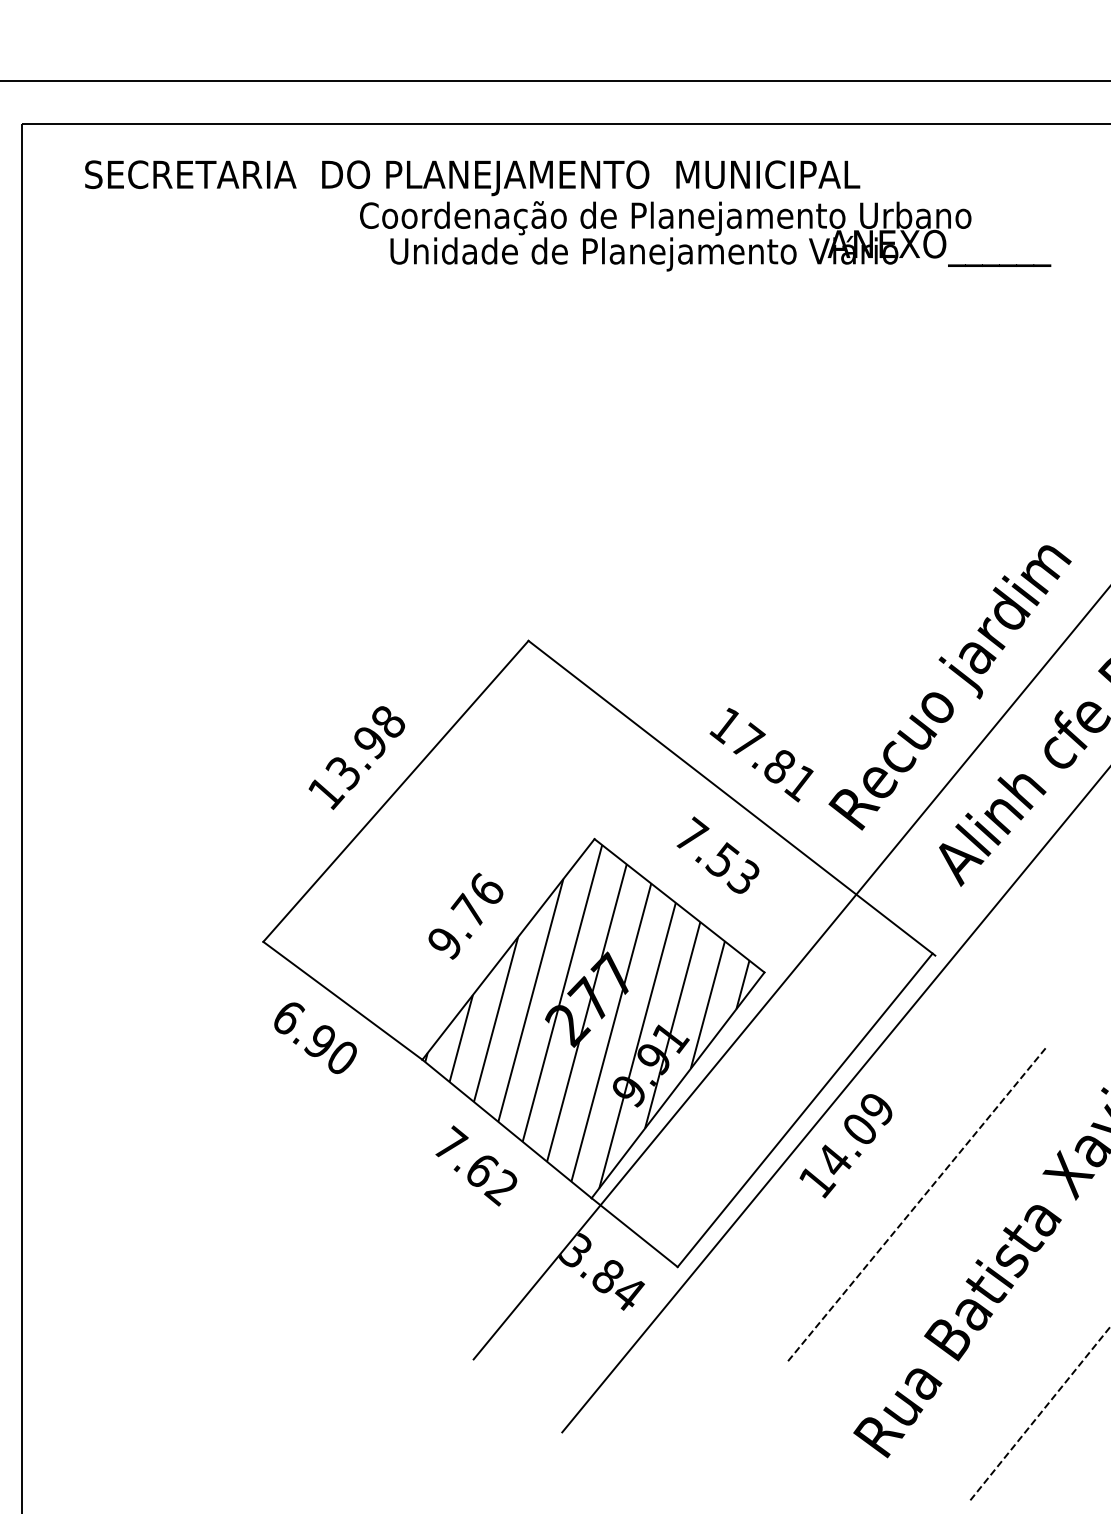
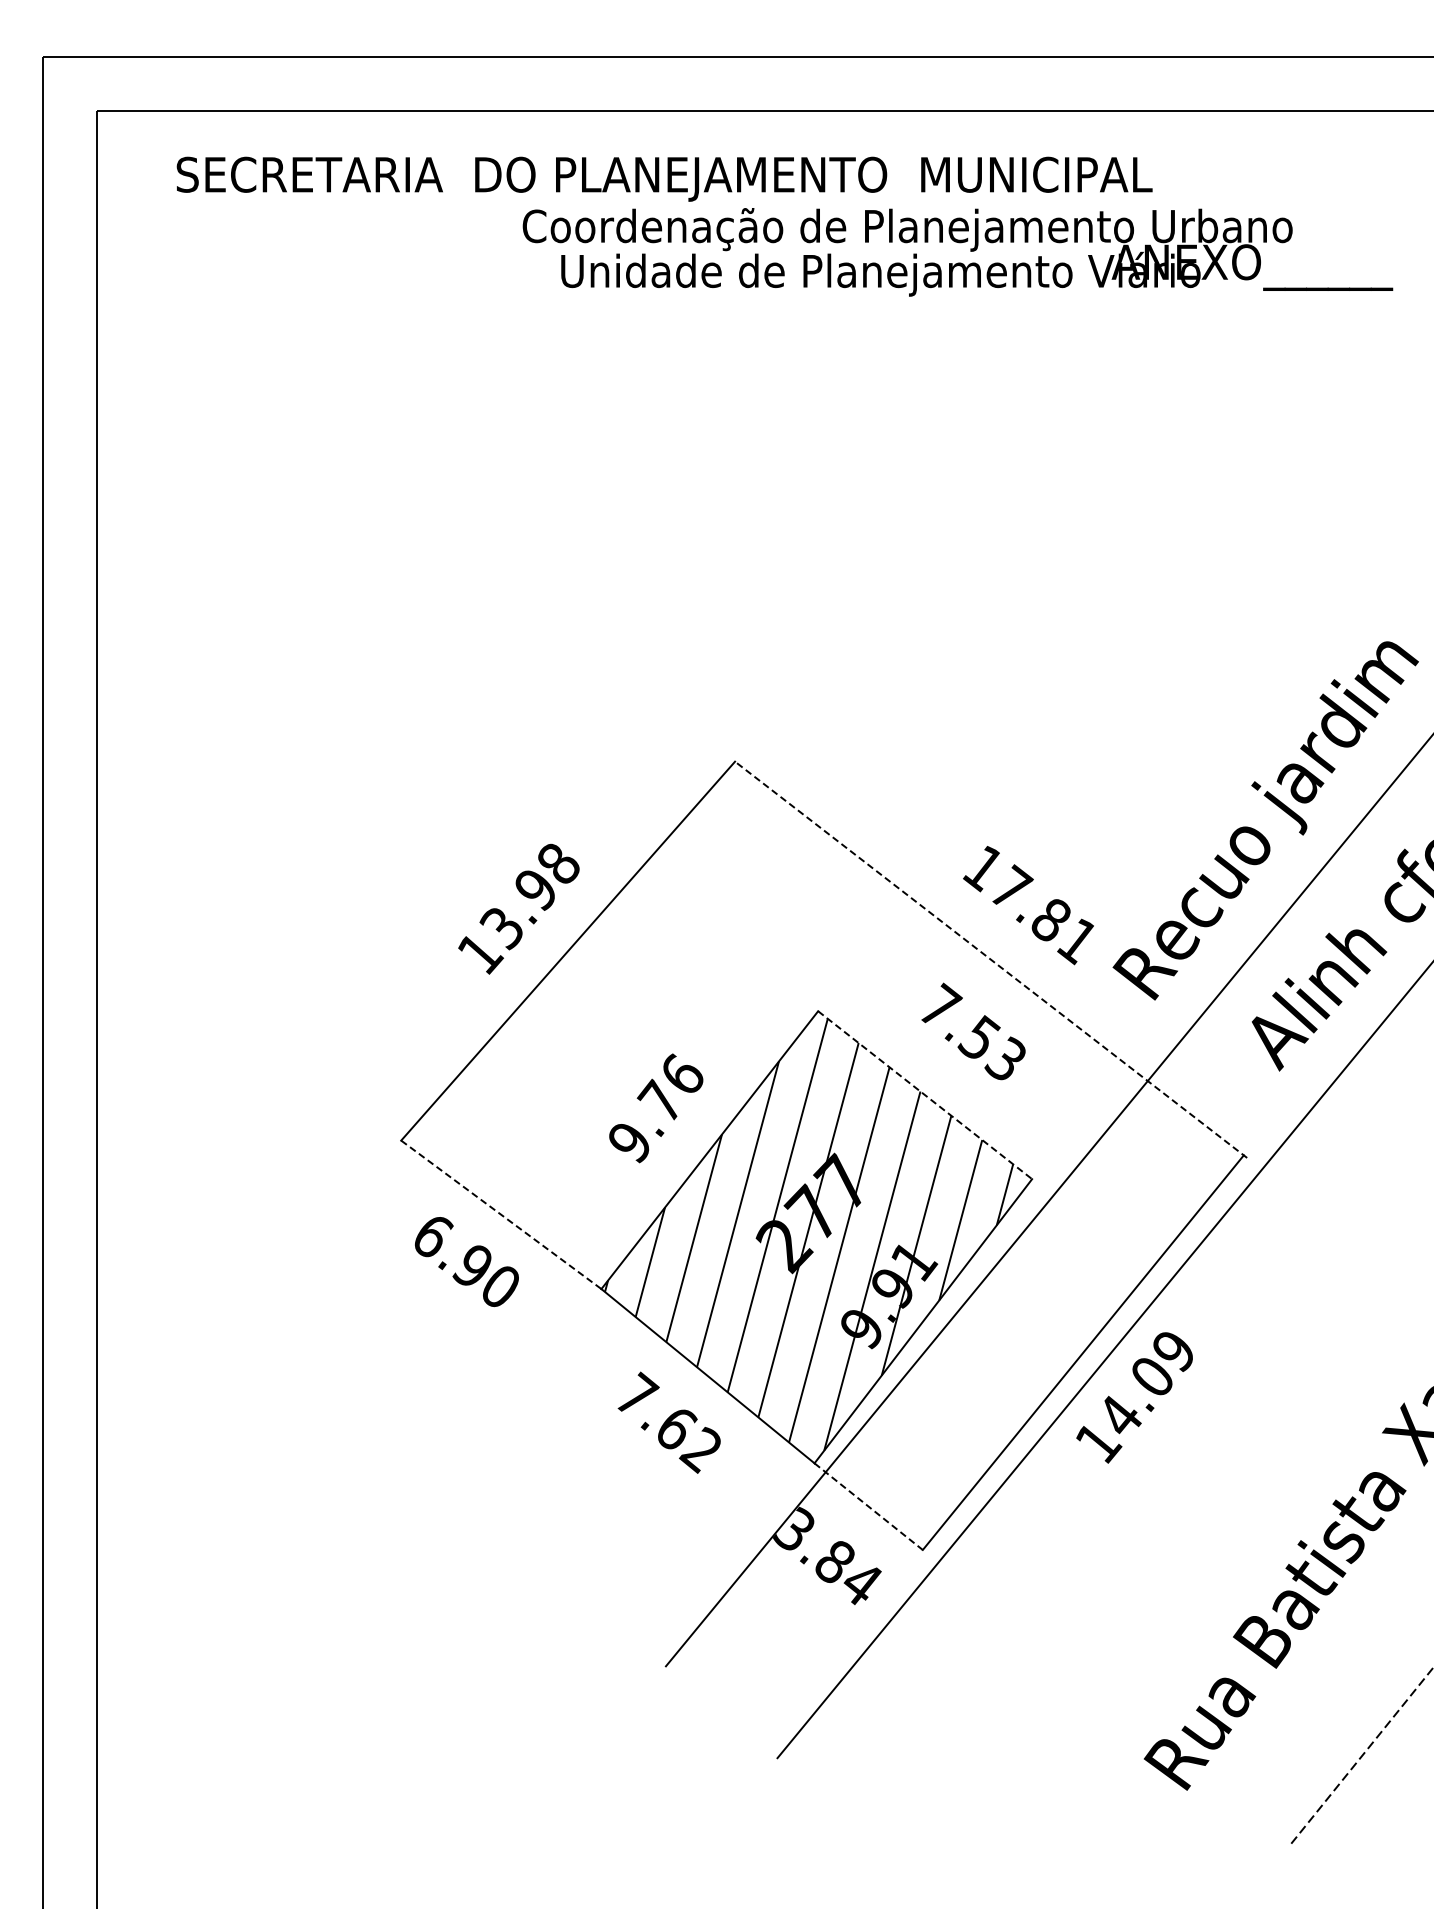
line: (732, 798) -> (991, 959), solid -> dashed
line: (679, 906) -> (925, 1095), solid -> dashed
line: (343, 1000) -> (501, 1214), solid -> dashed
line: (917, 1203) -> (1224, 1470), removed
line: (635, 1232) -> (869, 1506), solid -> dashed

